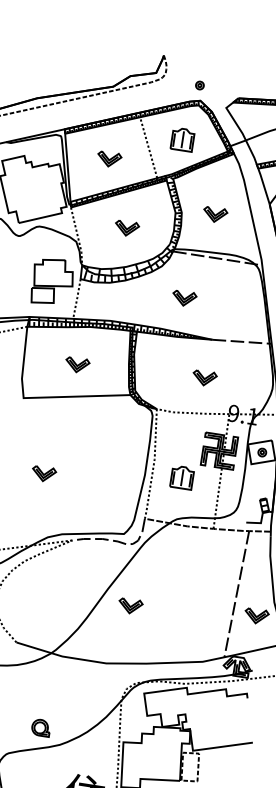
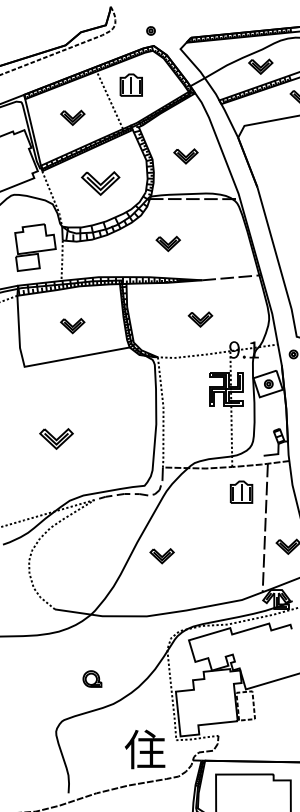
part: (182, 138) -> (130, 84), moved
part: (126, 228) -> (100, 183), size x1.6
part: (43, 473) -> (55, 438), size x1.4
part: (182, 476) -> (241, 491), moved
part: (41, 727) -> (92, 678), moved

